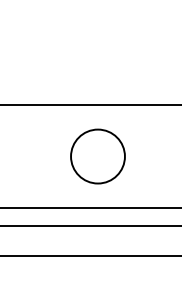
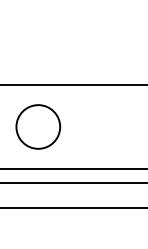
circle: (97, 156) -> (37, 126), moved

